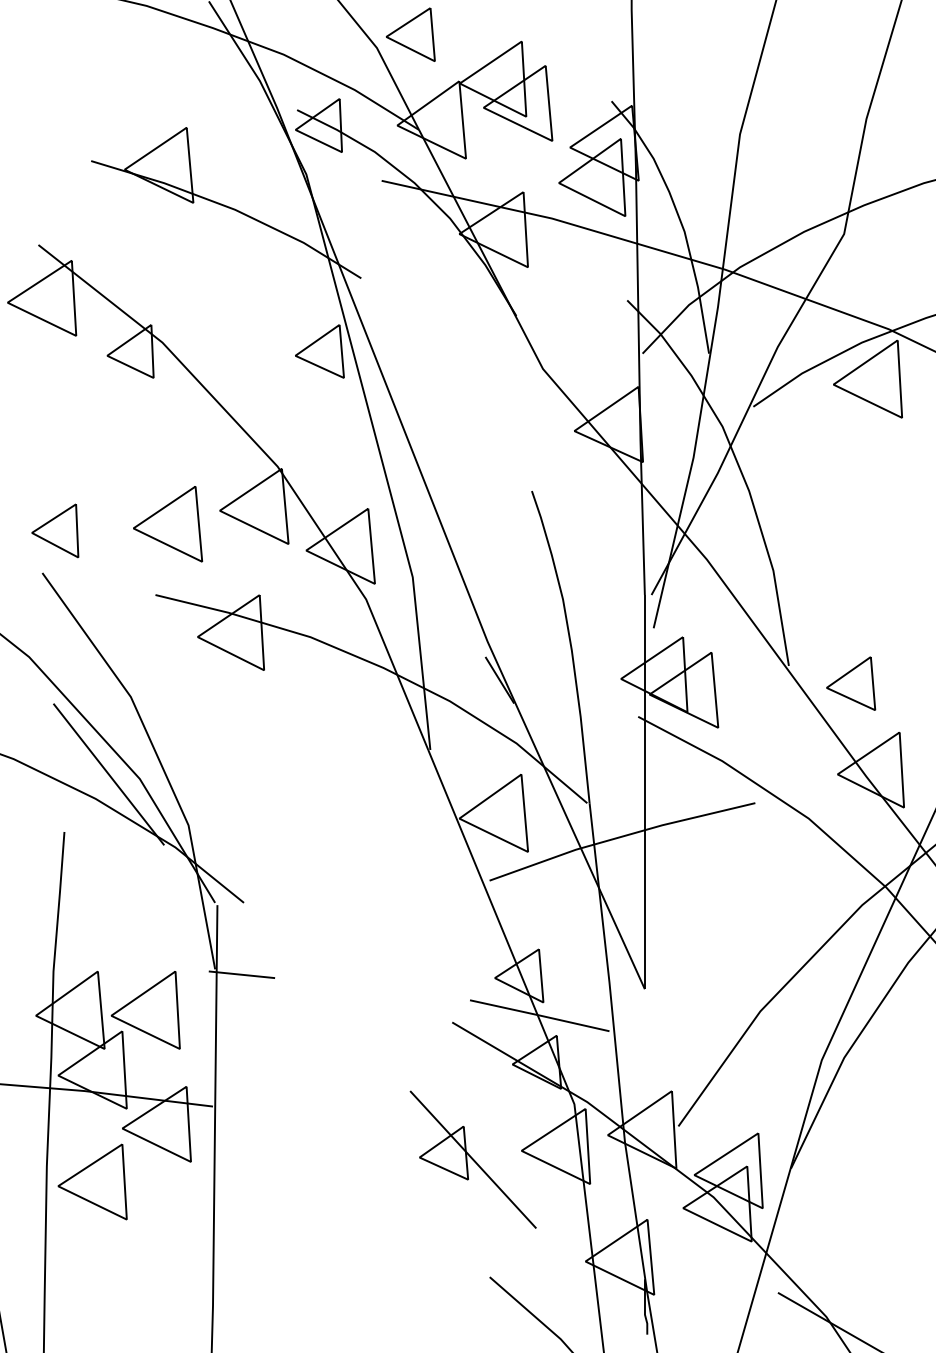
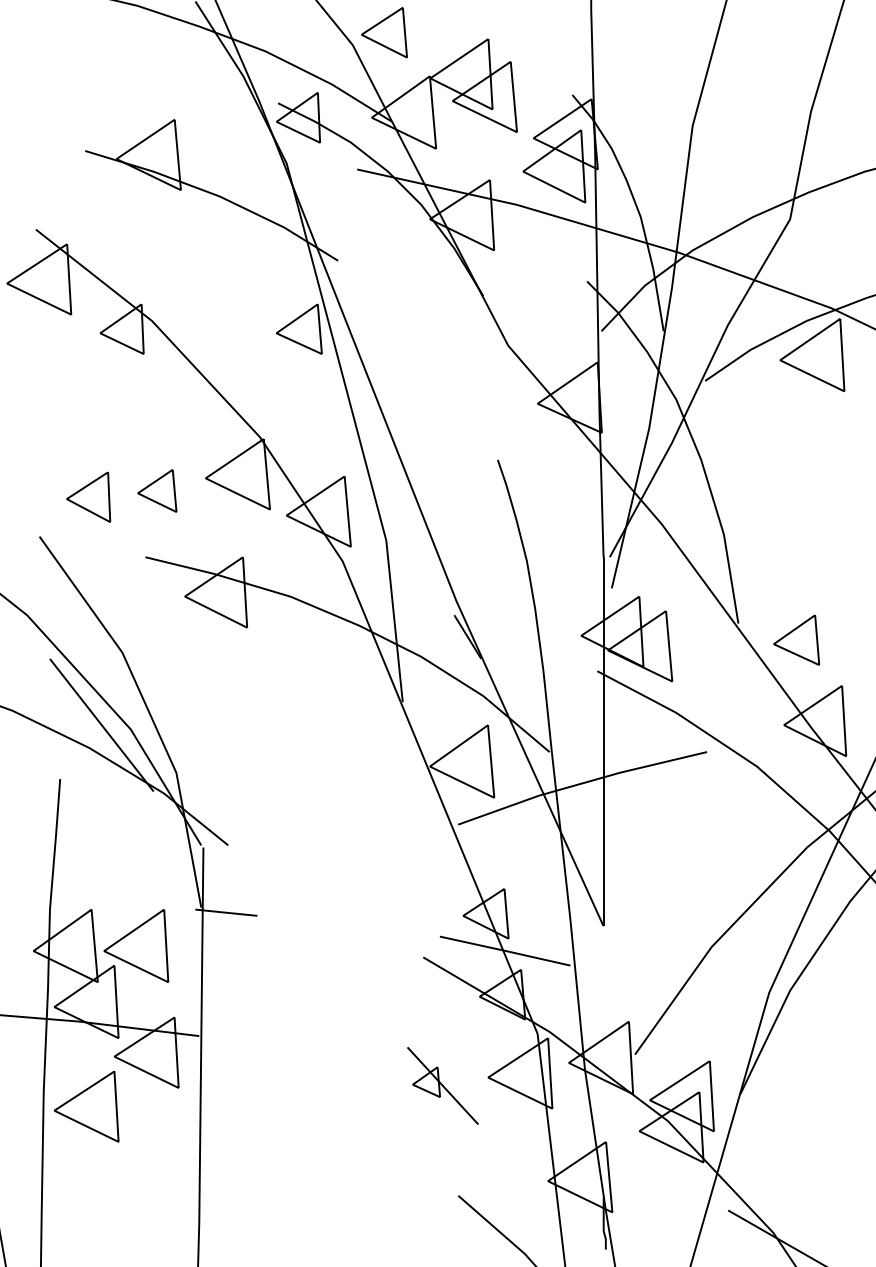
part: (168, 523) -> (157, 490), size x0.6
part: (55, 530) -> (88, 496), moved
part: (472, 1159) -> (442, 1085), size x0.6

